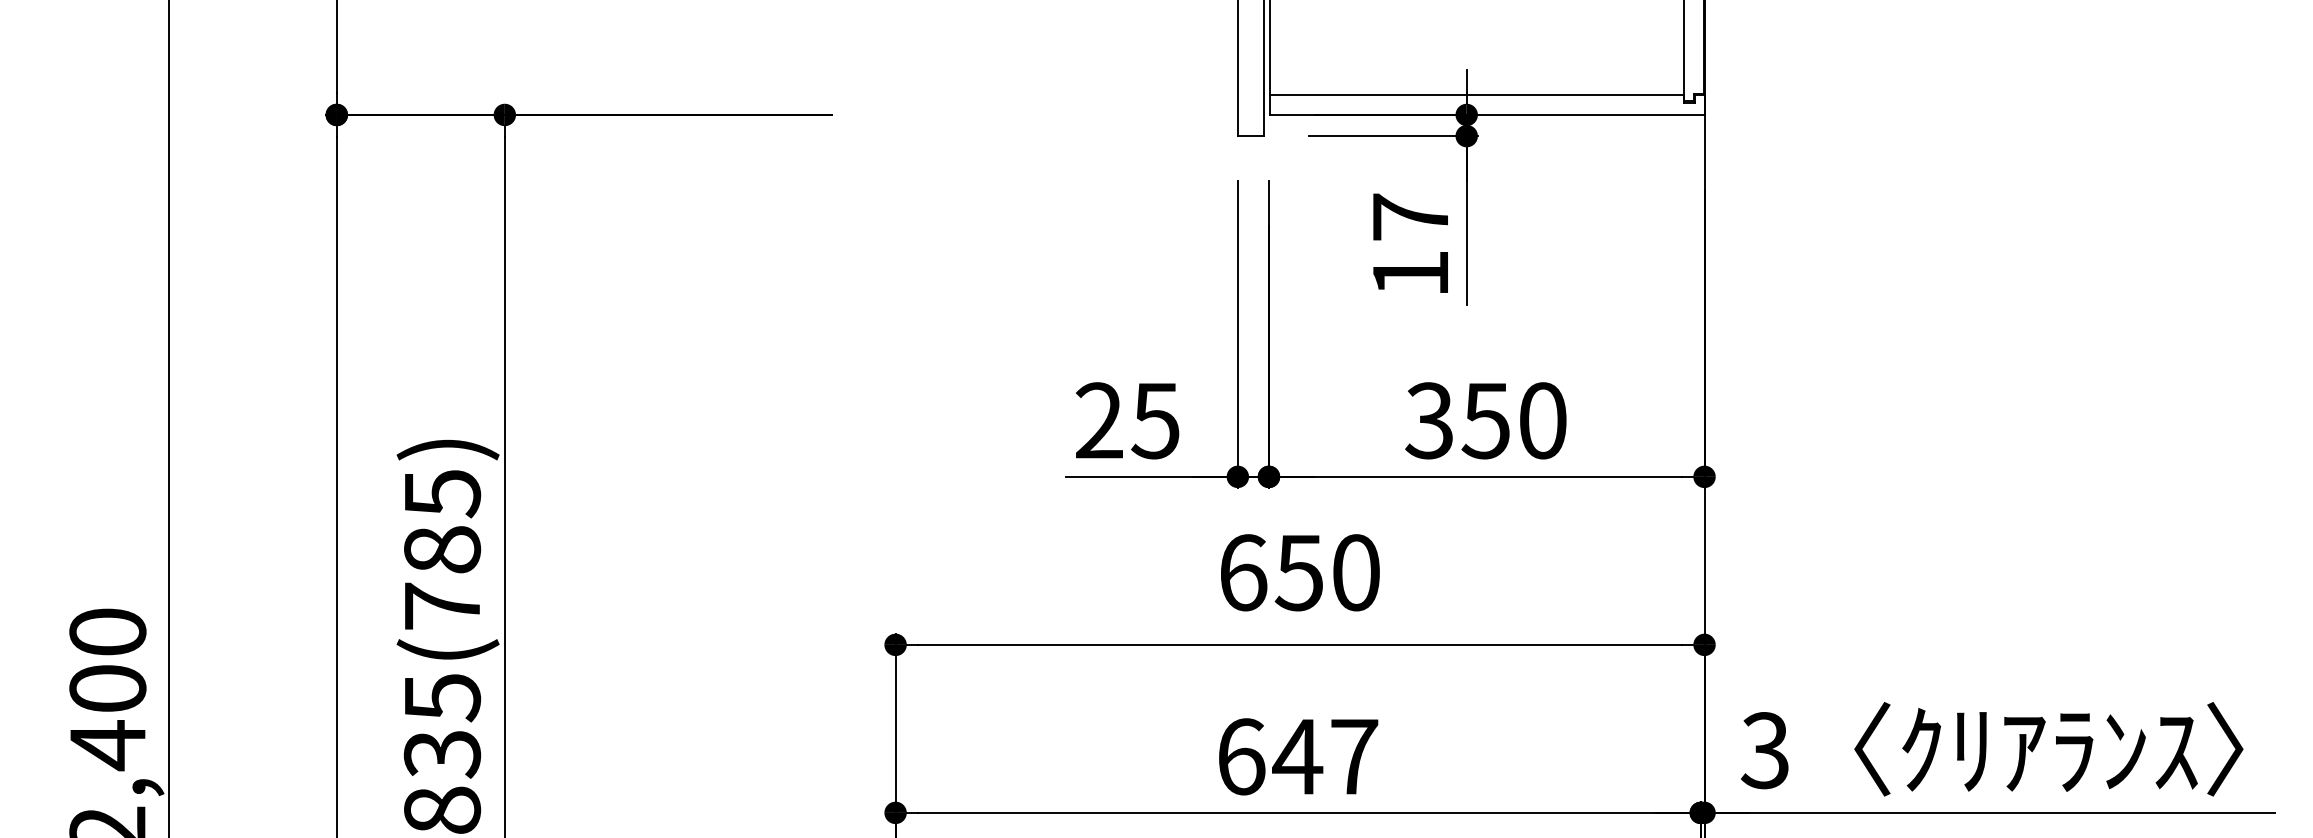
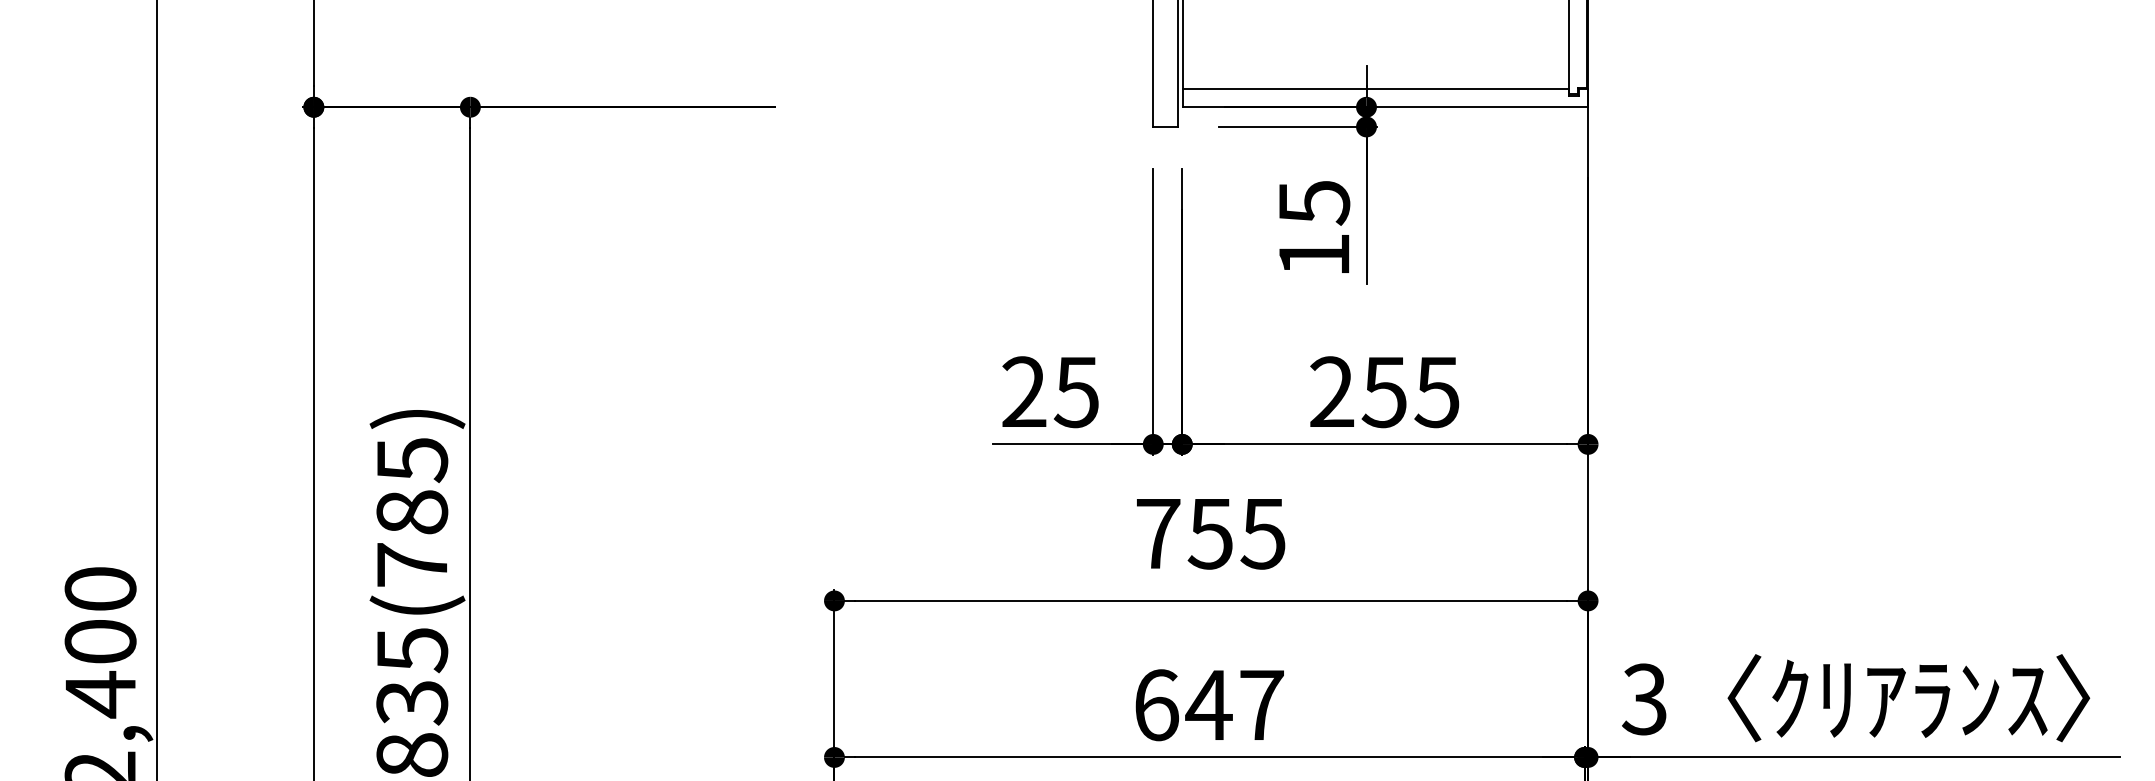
text: (1410, 217) -> (1314, 202), 17 -> 15
text: (1486, 421) -> (1384, 392), 350 -> 255
text: (1300, 572) -> (1211, 533), 650 -> 755

